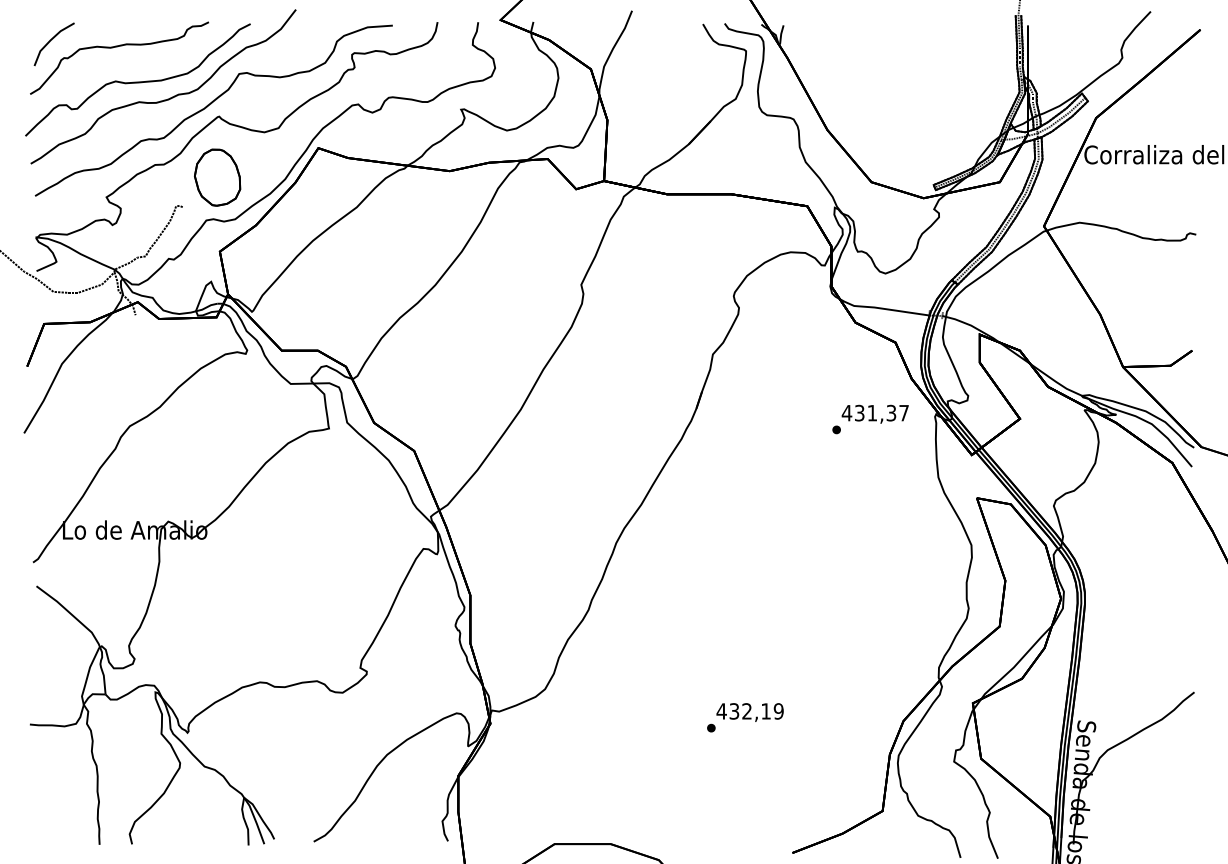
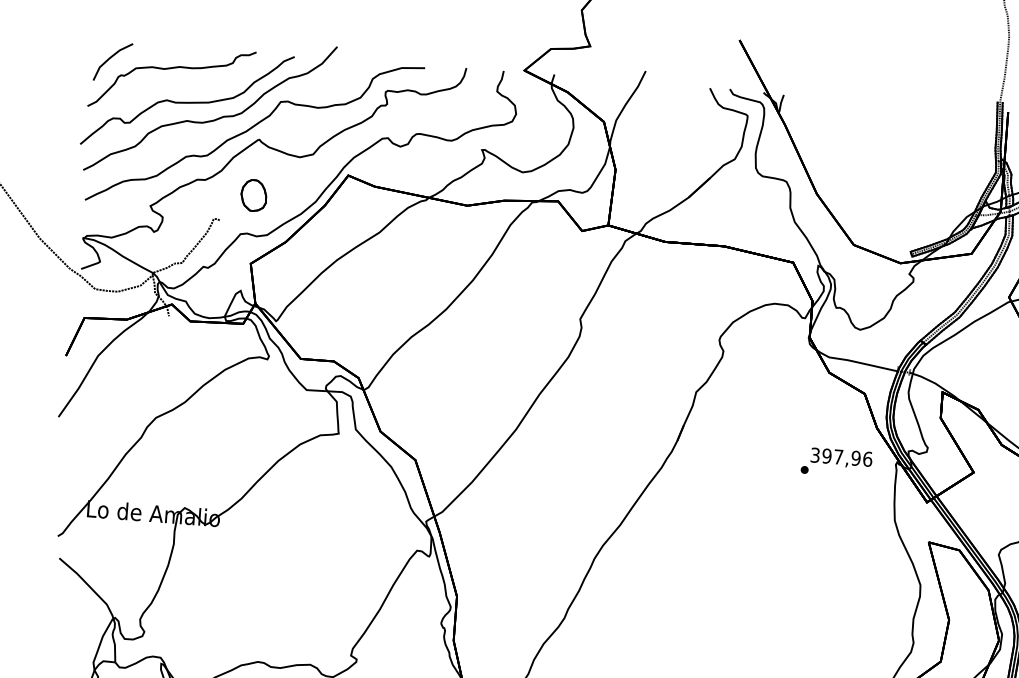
part: (217, 177) -> (253, 195), size x0.6
text: (875, 412) -> (841, 456), 431,37 -> 397,96

